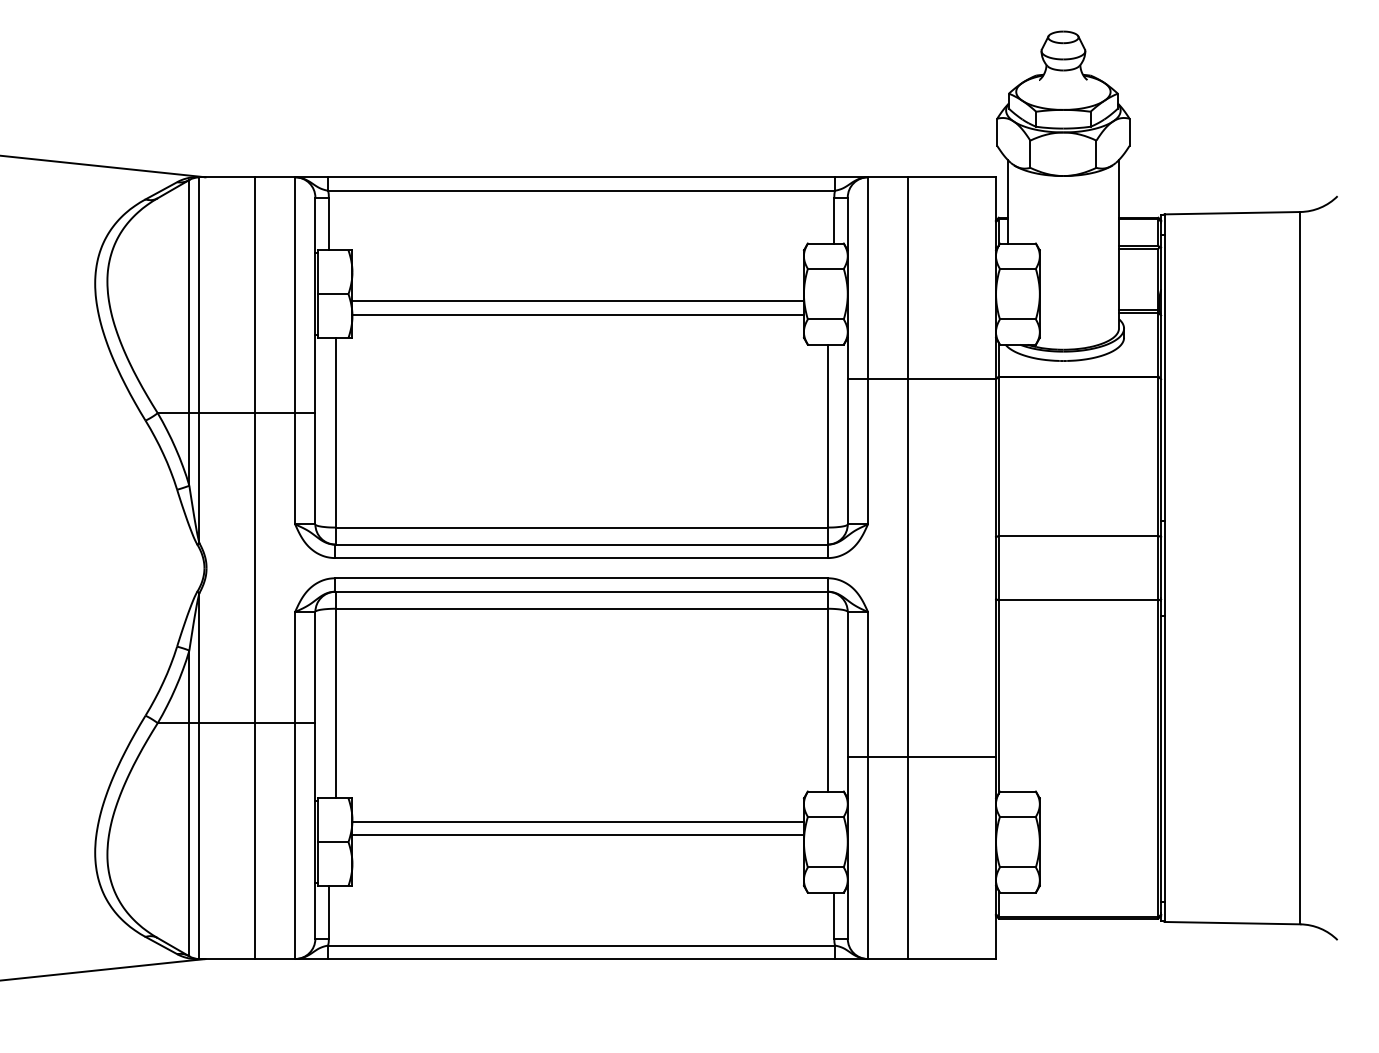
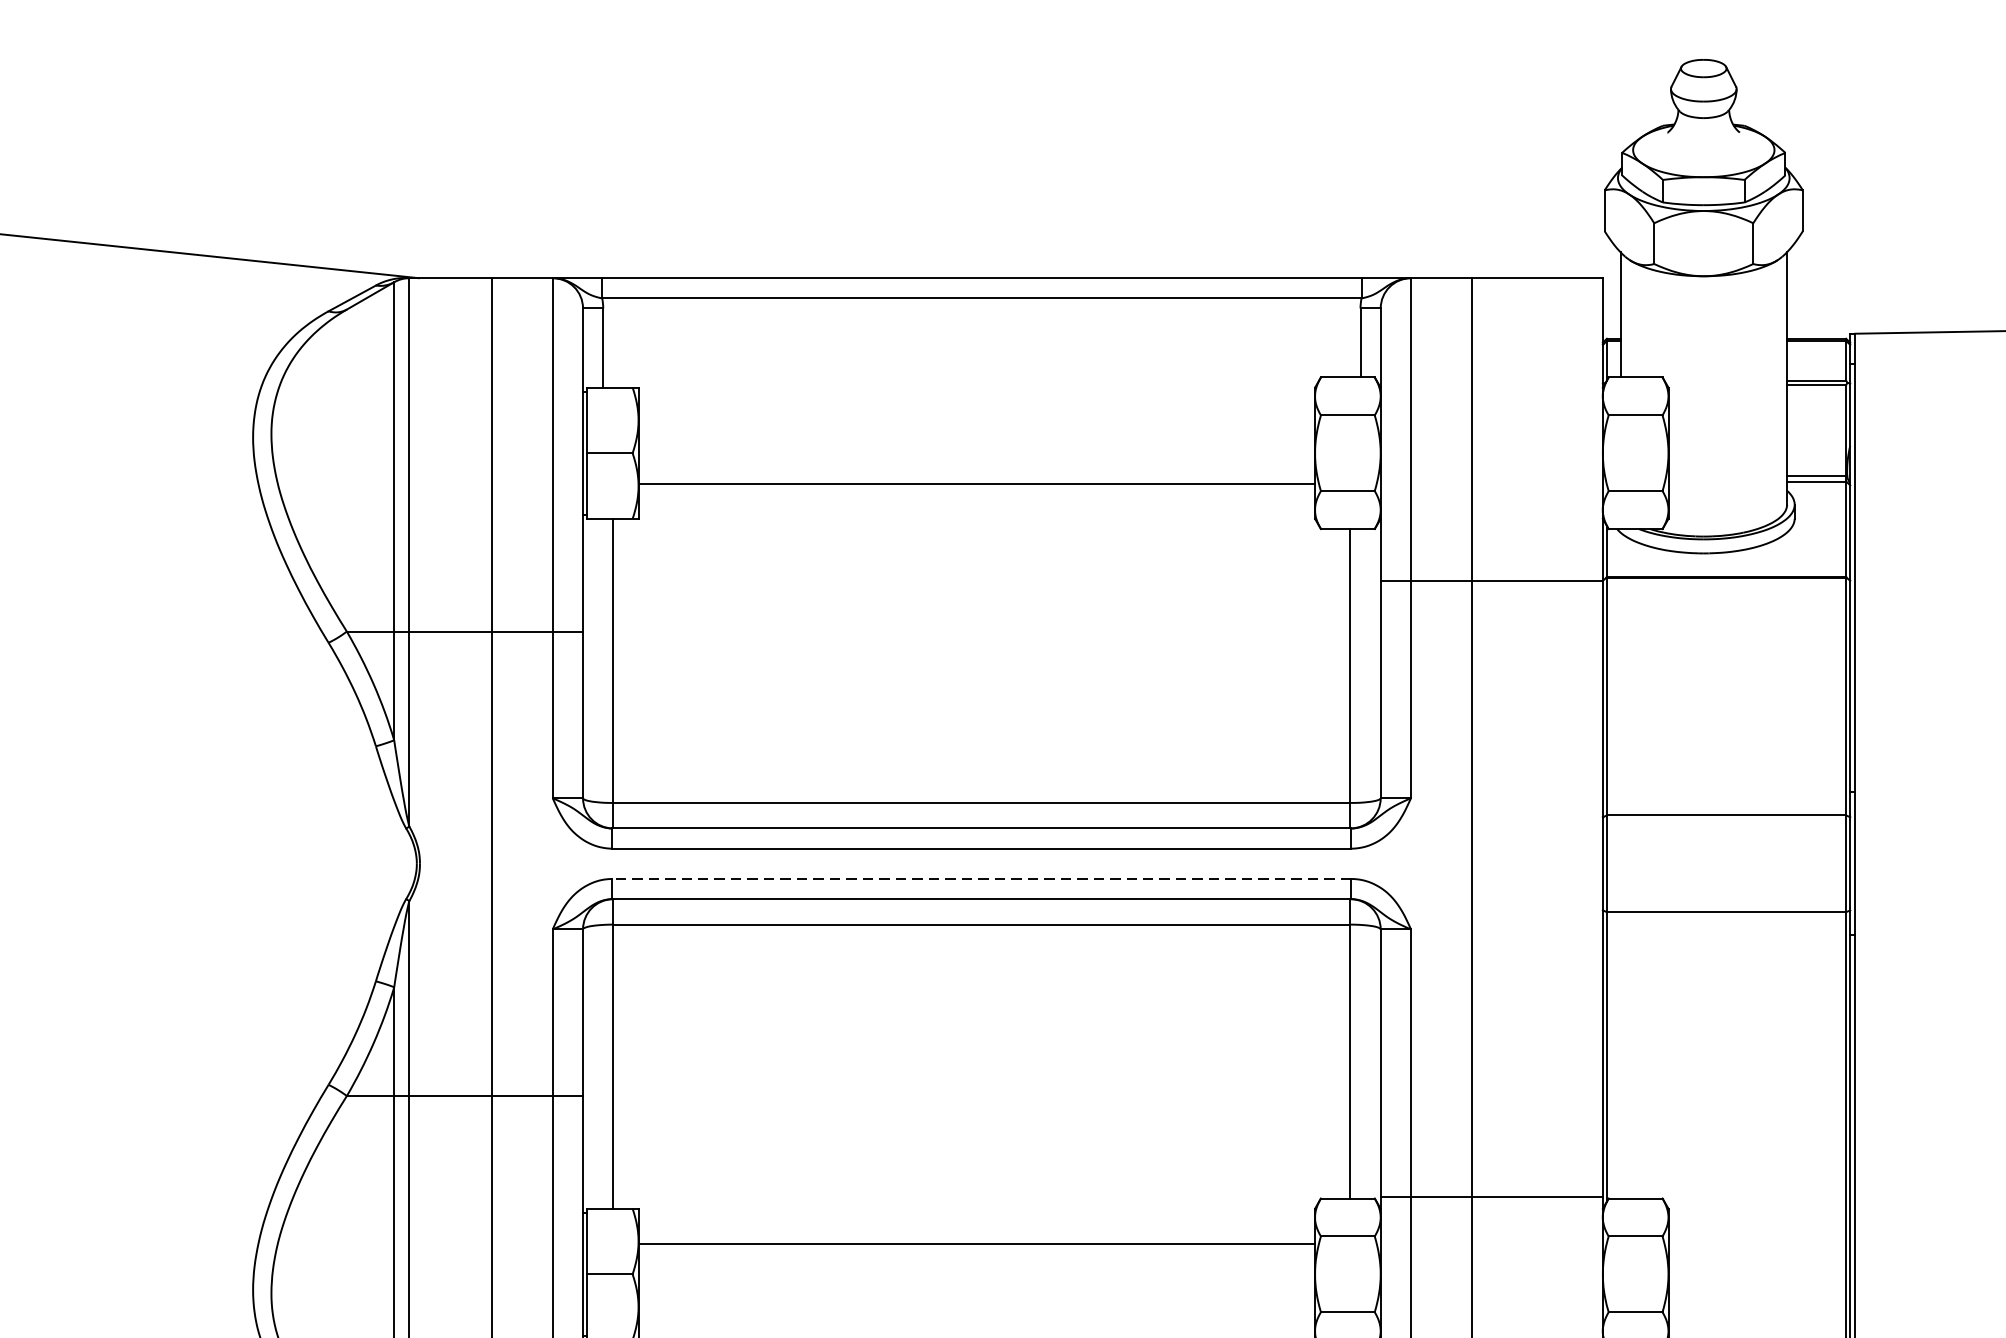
line: (577, 301) -> (975, 464), removed
line: (581, 578) -> (981, 879), solid -> dashed
line: (921, 756) -> (1491, 1196), moved
line: (577, 835) -> (975, 1264), removed

